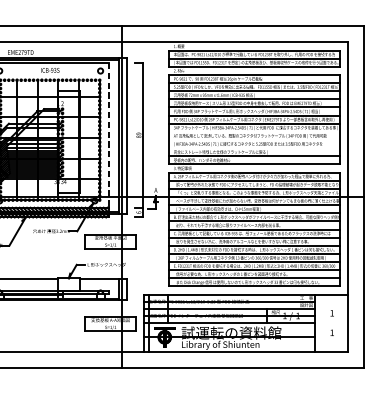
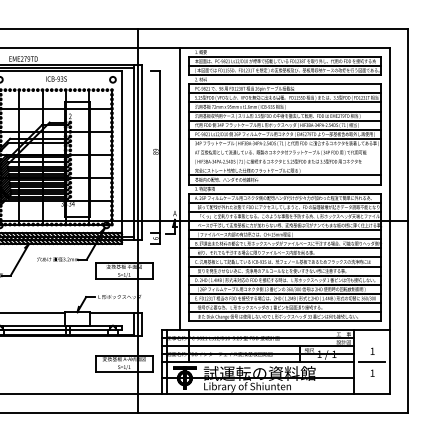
line: (109, 135) -> (122, 152), dashed -> solid
line: (160, 168) -> (180, 188), added
line: (331, 323) -> (371, 362), added

